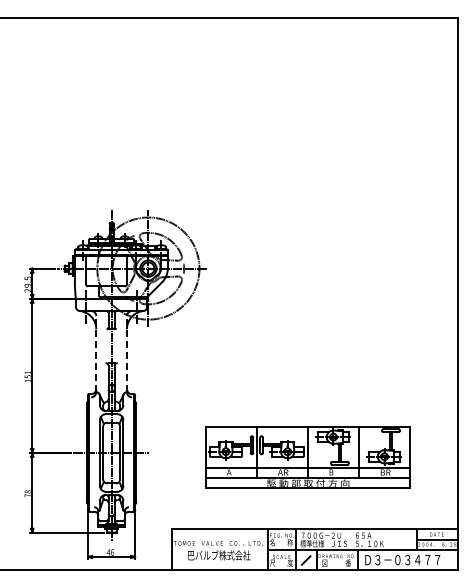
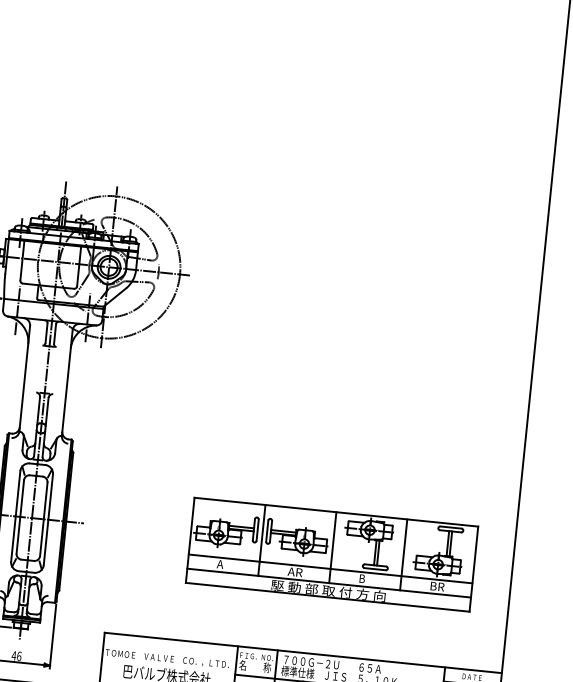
line: (96, 353) -> (25, 377), dashed -> solid
line: (126, 353) -> (66, 382), dashed -> solid
part: (307, 457) -> (331, 554), moved

